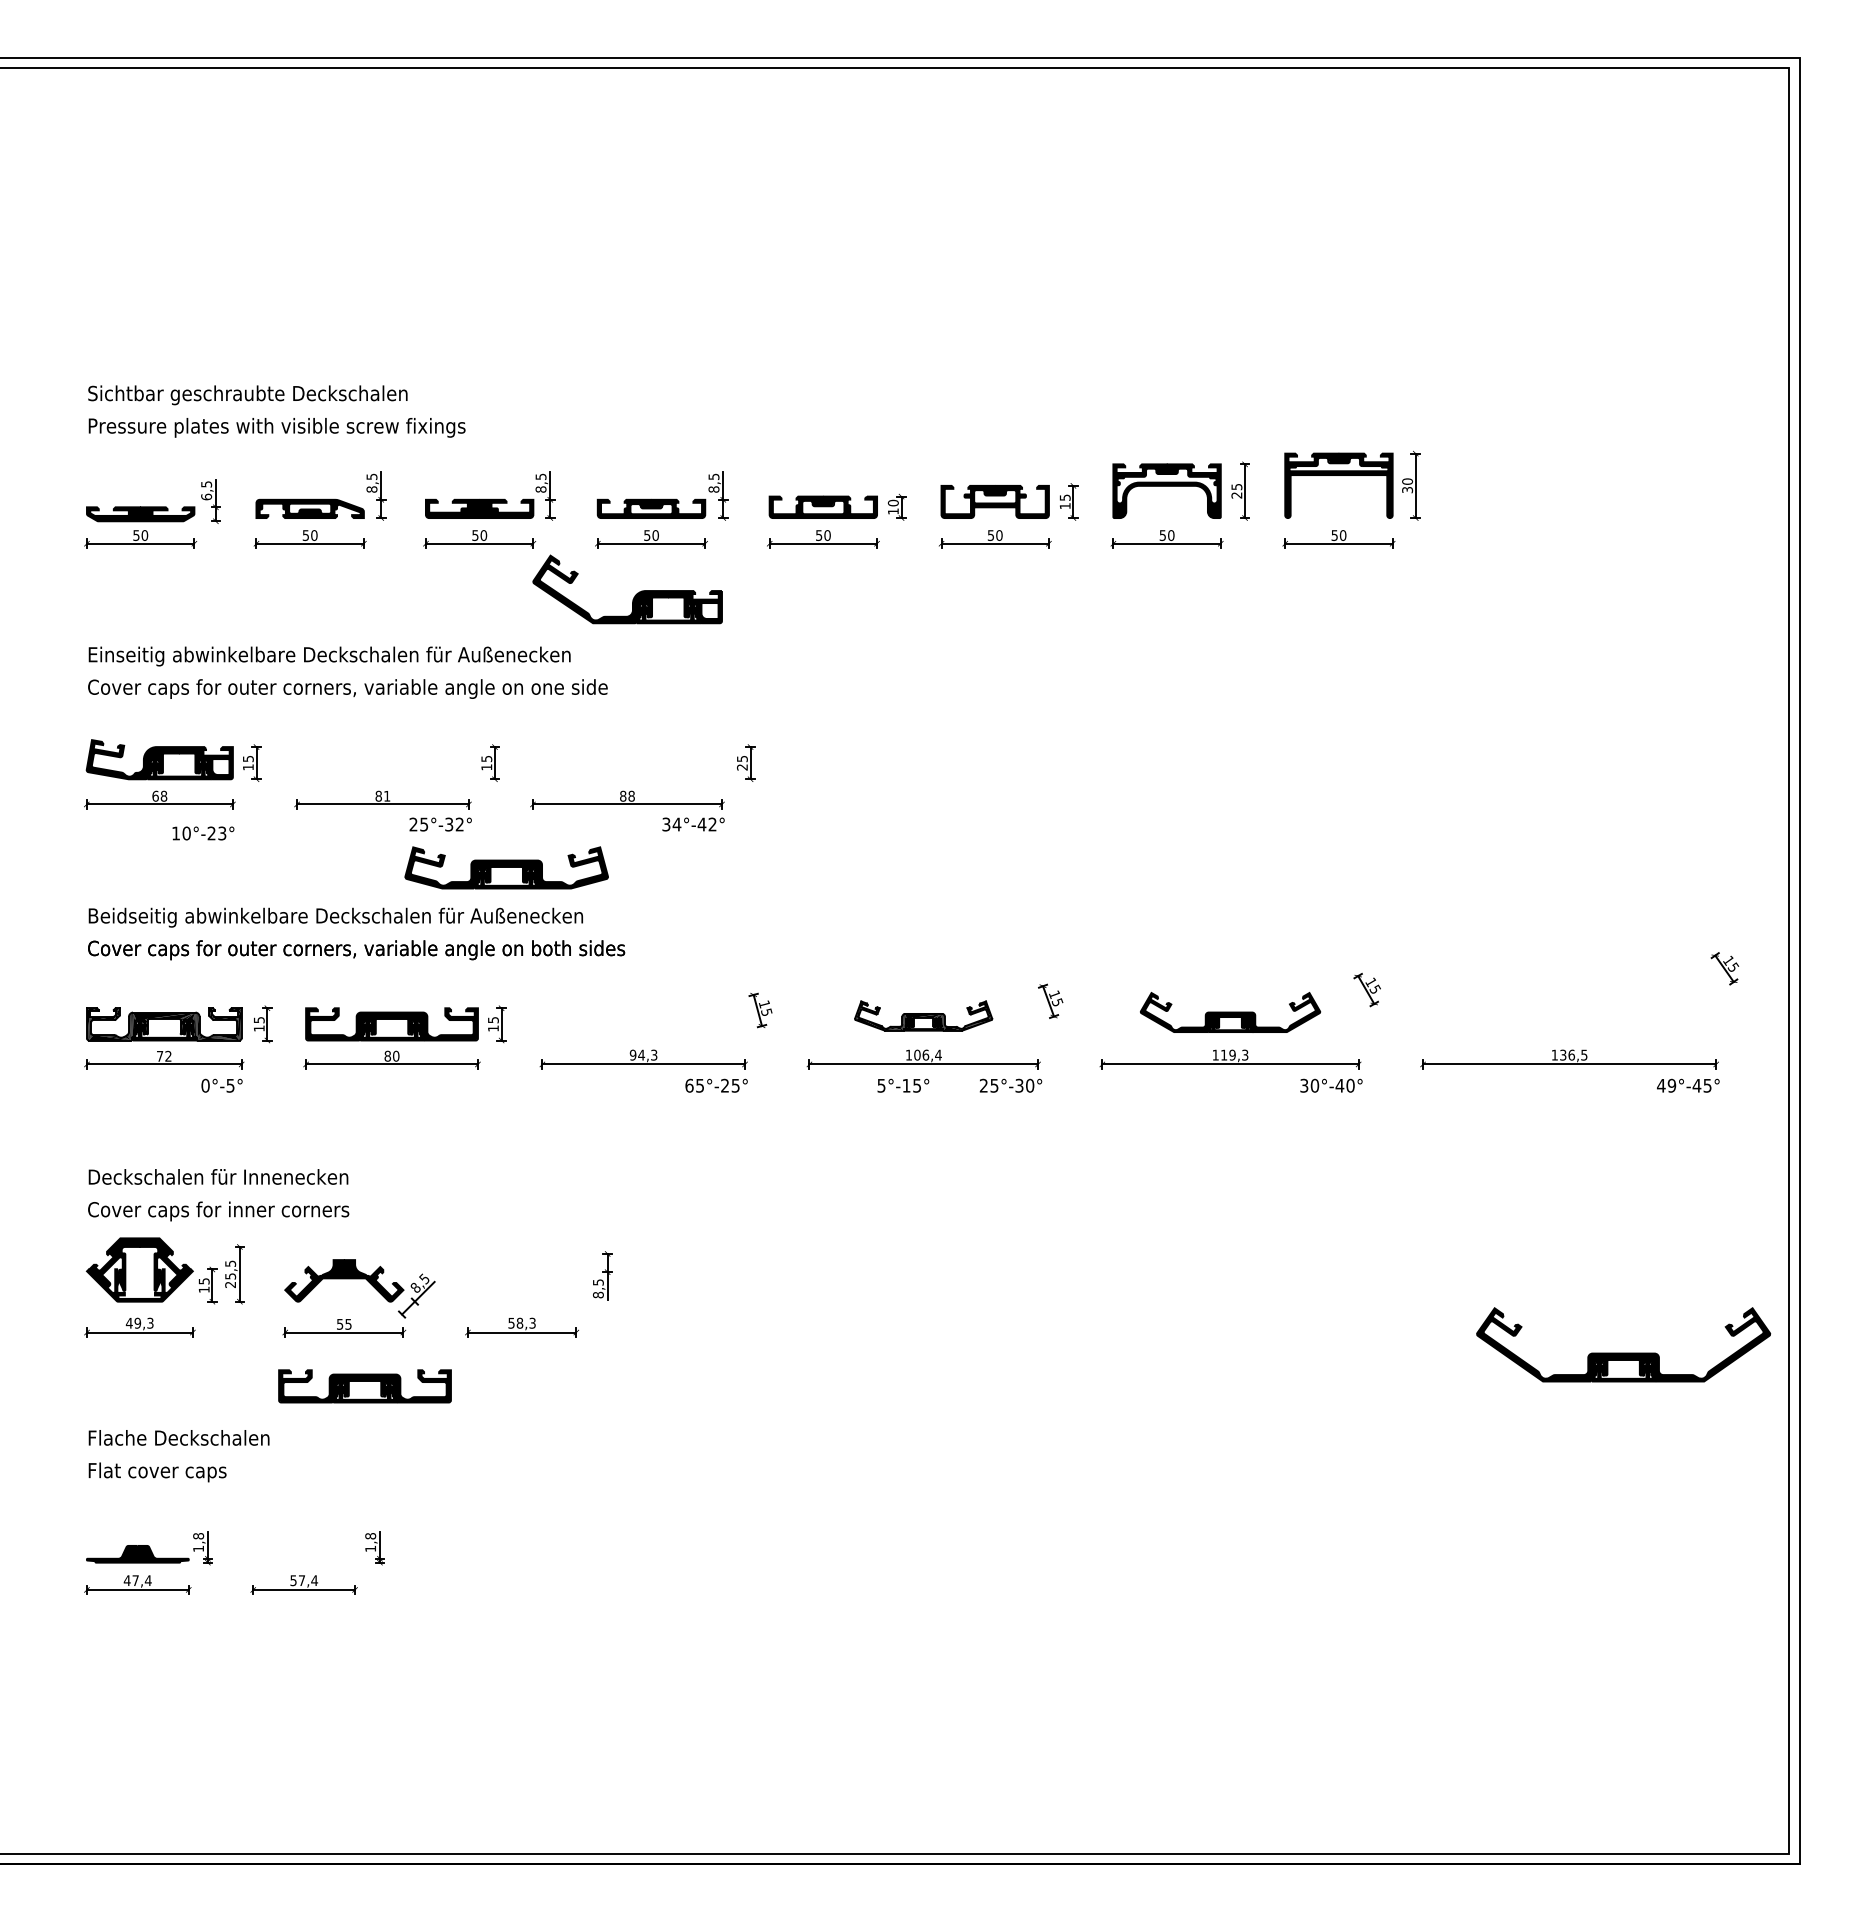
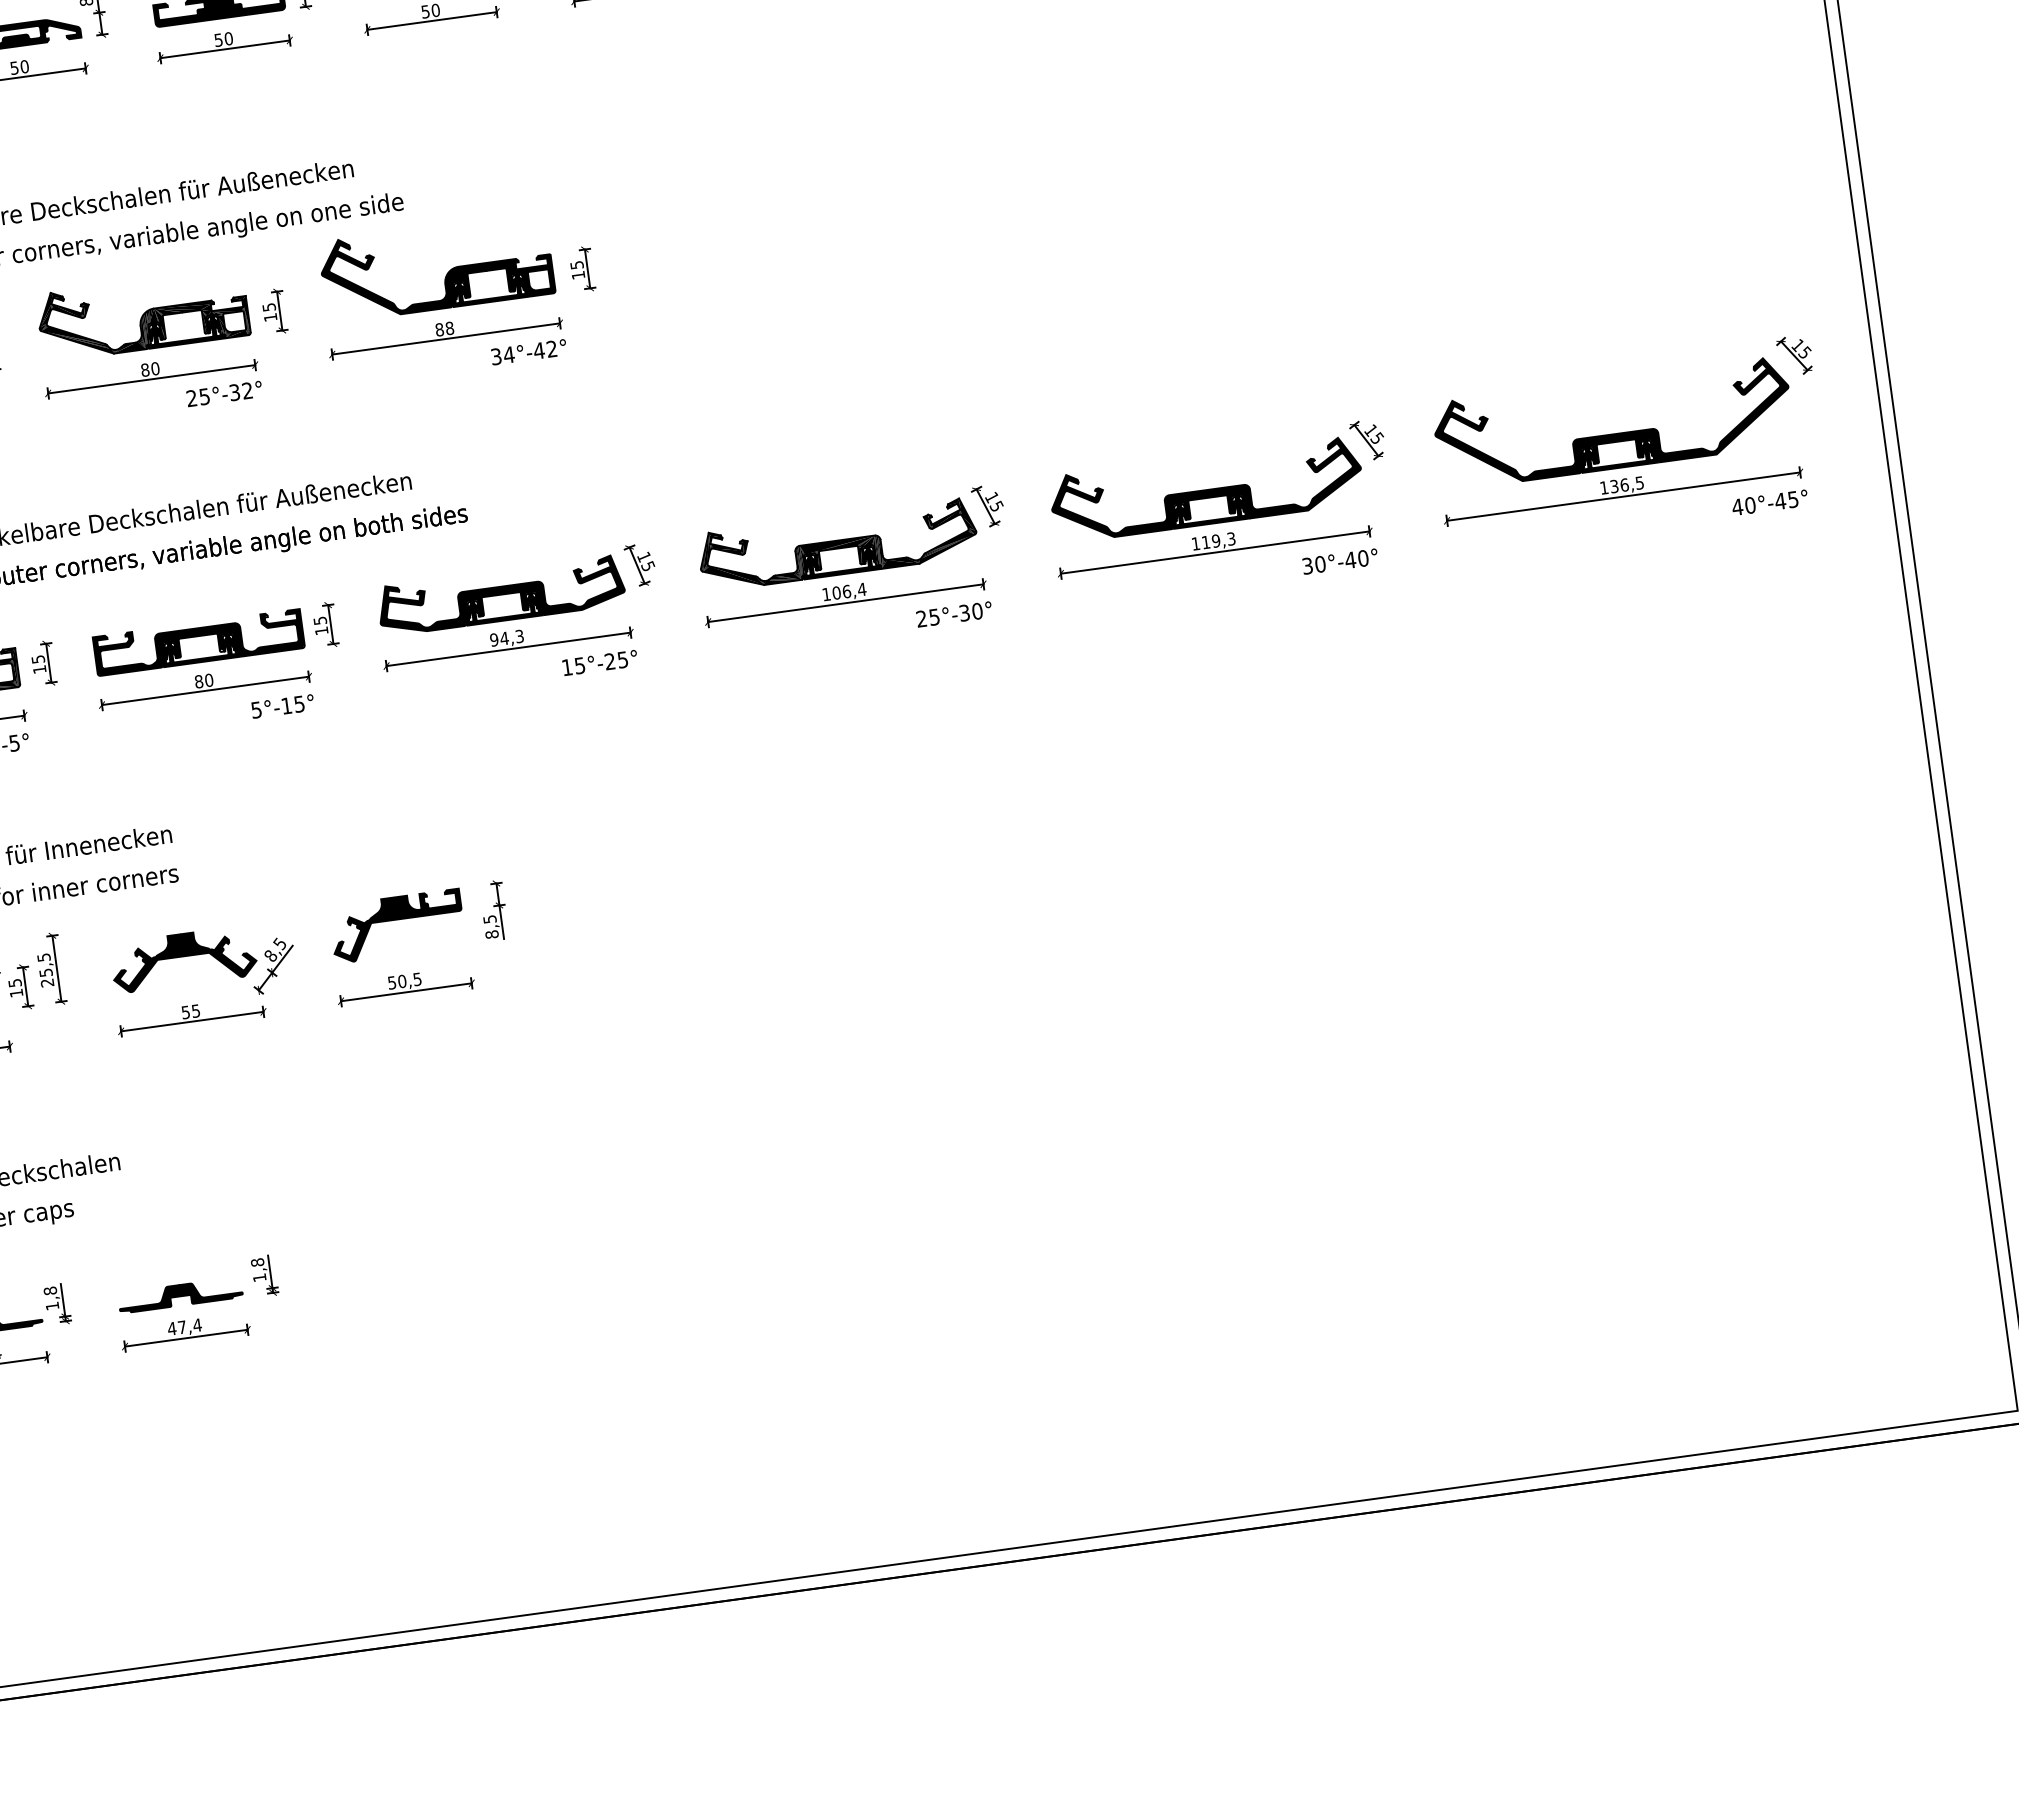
part: (634, 595) -> (445, 274), moved
part: (382, 750) -> (142, 314), added
text: (742, 767) -> (578, 275), 25 -> 15
text: (386, 795) -> (154, 367), 81 -> 80
part: (506, 867) -> (500, 595), moved
part: (1230, 1012) -> (1206, 490), size x1.43
part: (923, 1015) -> (837, 544), size x1.67
text: (689, 1085) -> (567, 667), 65°-25° -> 15°-25°
text: (903, 1085) -> (283, 706), moved
text: (1671, 1085) -> (1749, 505), 49°-45° -> 40°-45°
part: (521, 1277) -> (396, 926), added
text: (525, 1322) -> (408, 979), 58,3 -> 50,5
part: (1623, 1352) -> (1614, 432), moved
part: (364, 1386) -> (225, 1083), removed
part: (303, 1554) -> (179, 1295), added
text: (293, 1580) -> (171, 1328), 57,4 -> 47,4

